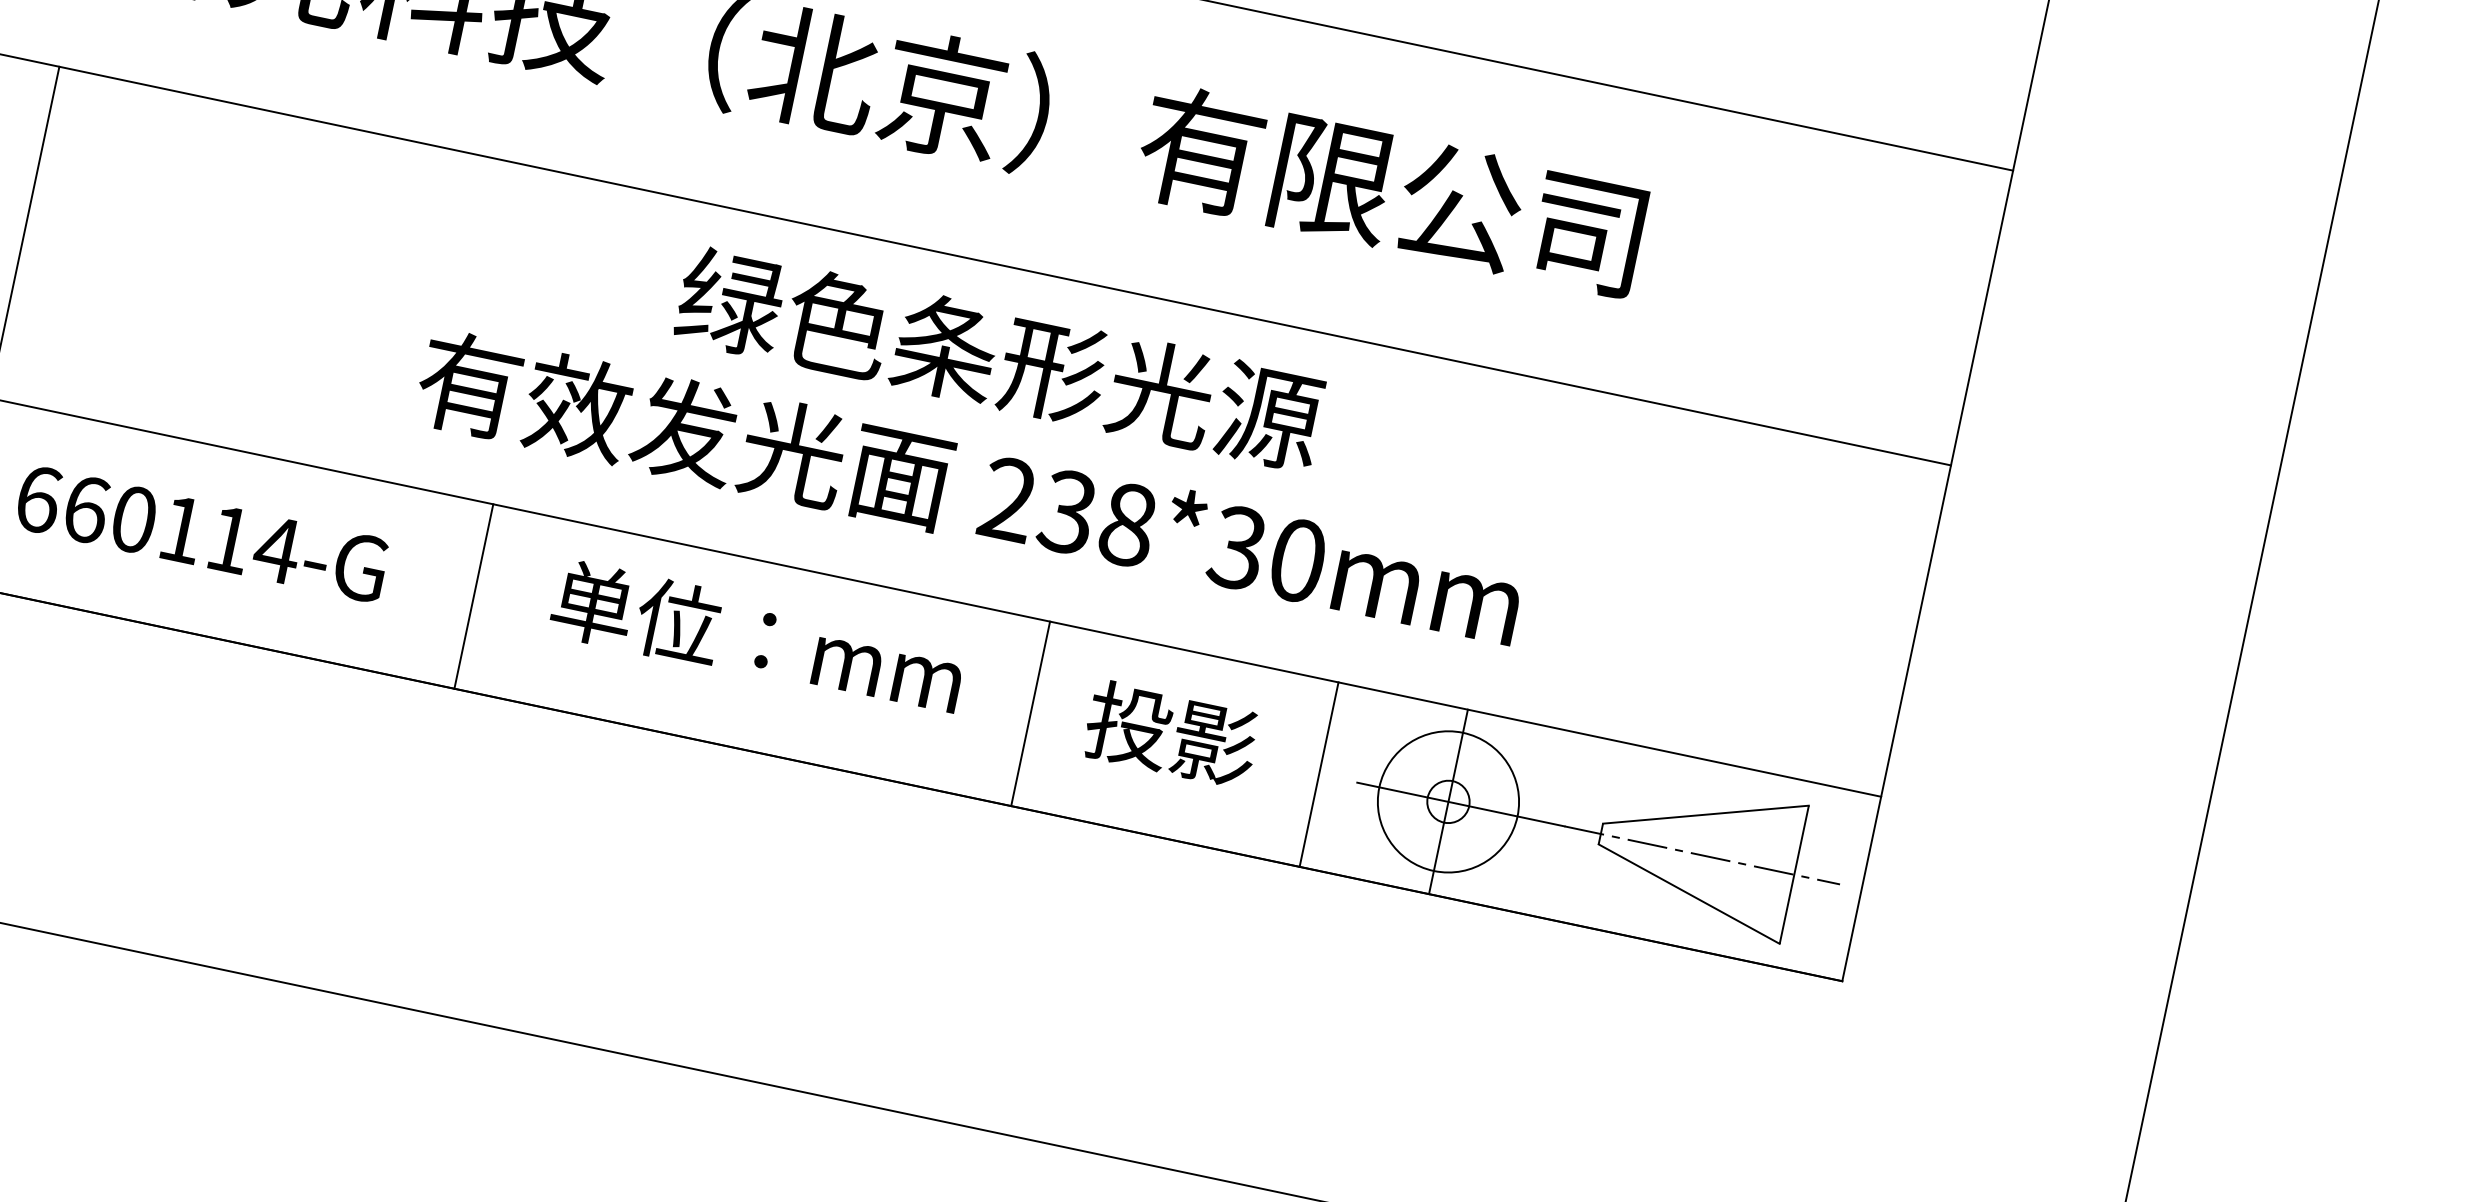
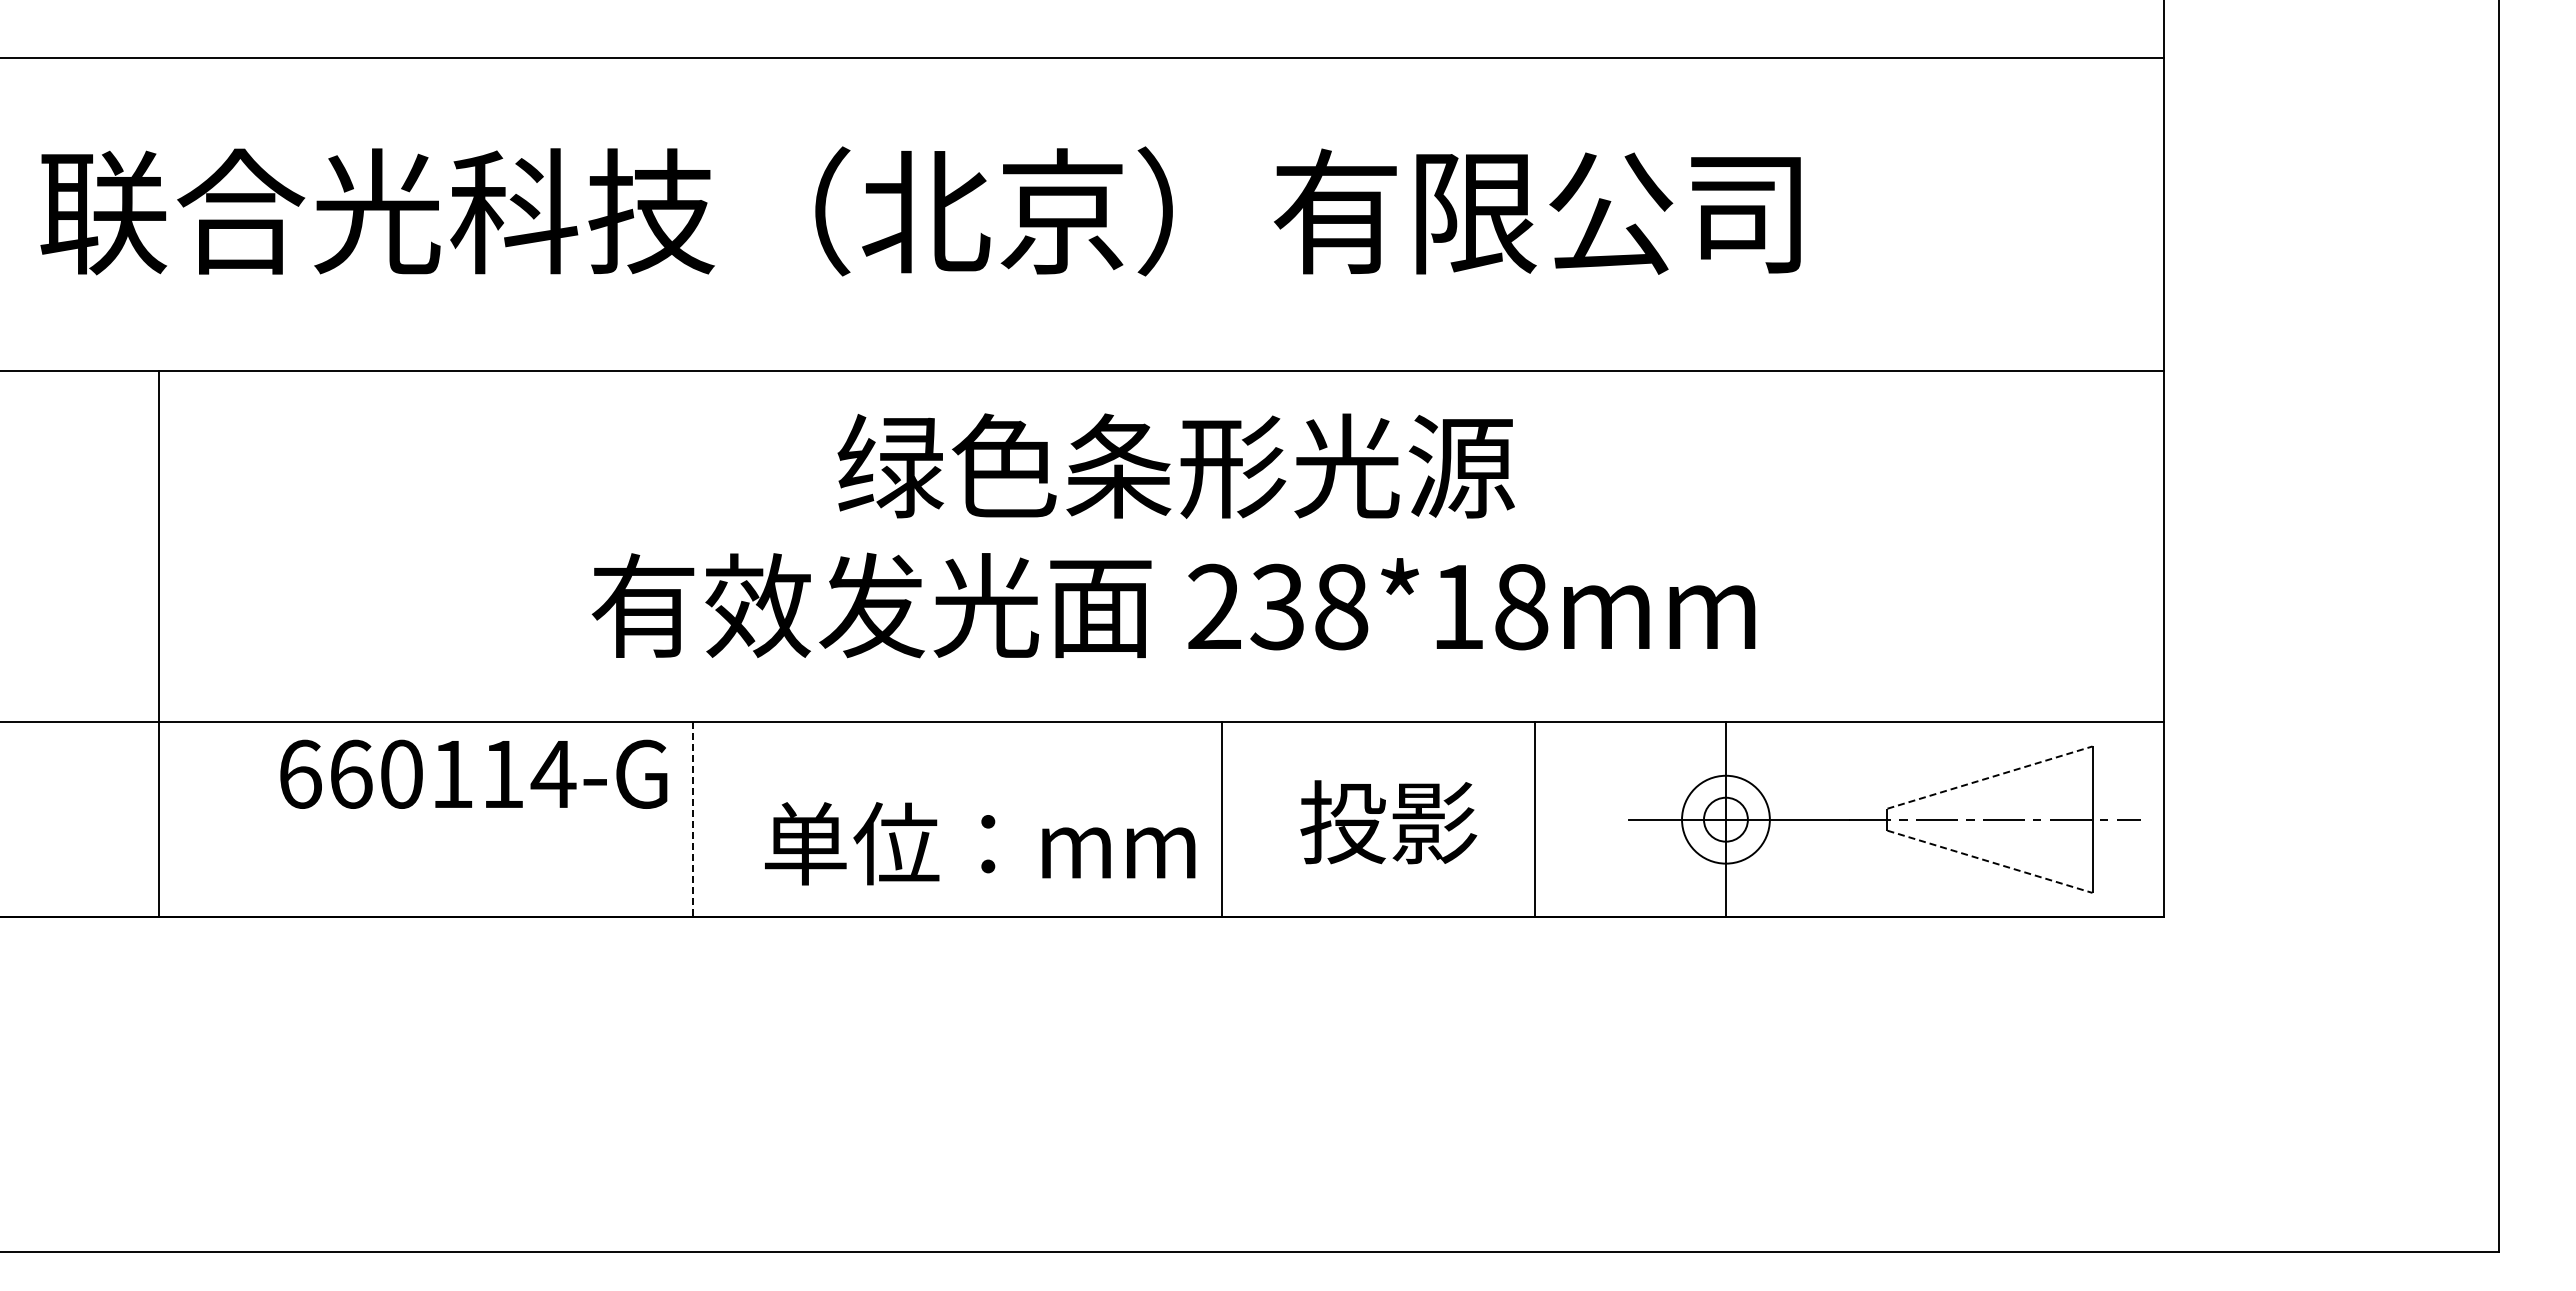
text: (201, 533) -> (473, 773), moved
text: (1267, 553) -> (1489, 606), 238*30mm -> 238*18mm
line: (473, 596) -> (692, 819), solid -> dashed
text: (758, 638) -> (980, 843), moved
line: (1031, 713) -> (1222, 819), moved
text: (1171, 734) -> (1388, 822), moved
line: (1318, 774) -> (1534, 819), moved
circle: (1448, 801) -> (1725, 819), size x0.6
line: (1706, 814) -> (1990, 777), solid -> dashed
line: (1689, 893) -> (1990, 861), solid -> dashed

